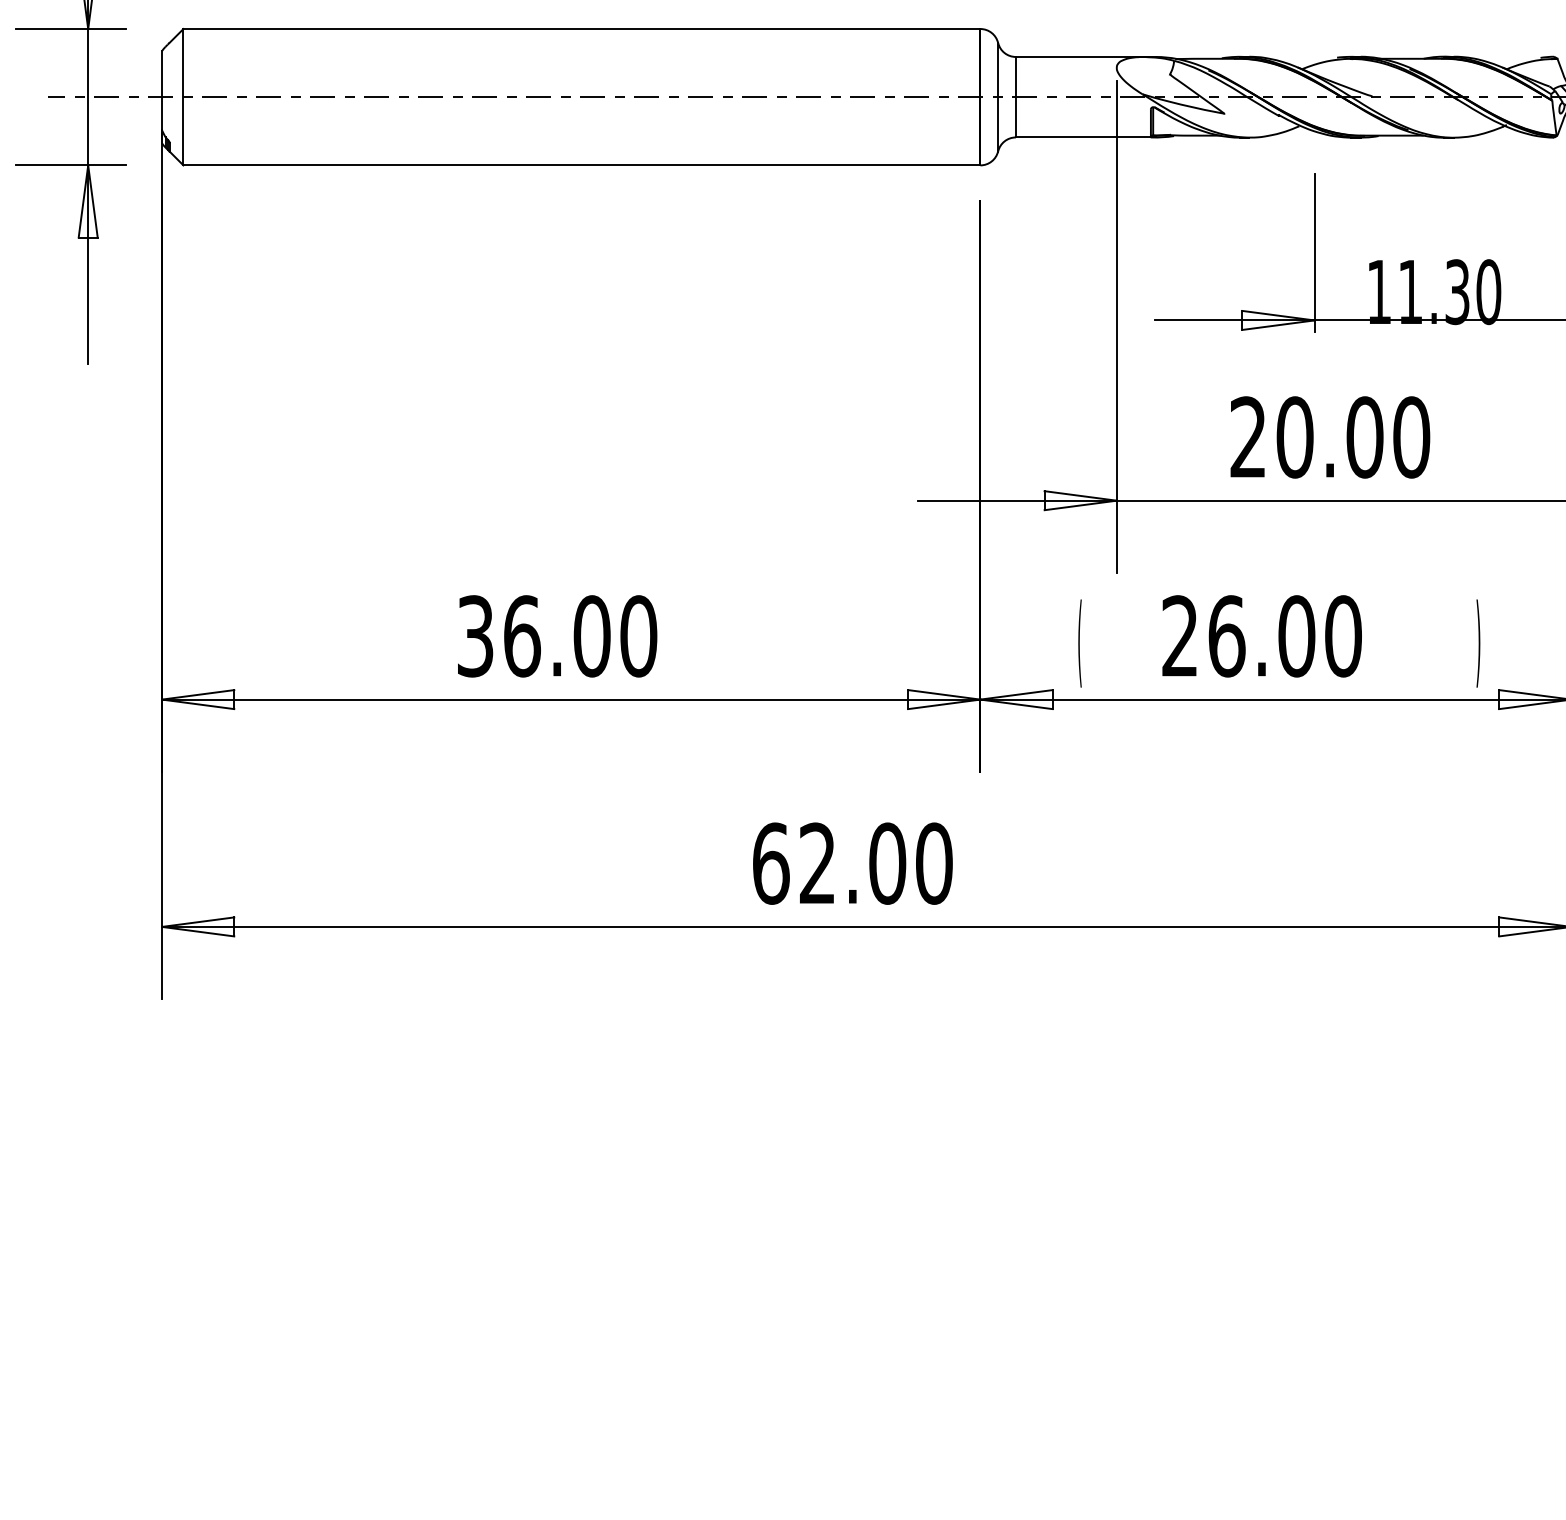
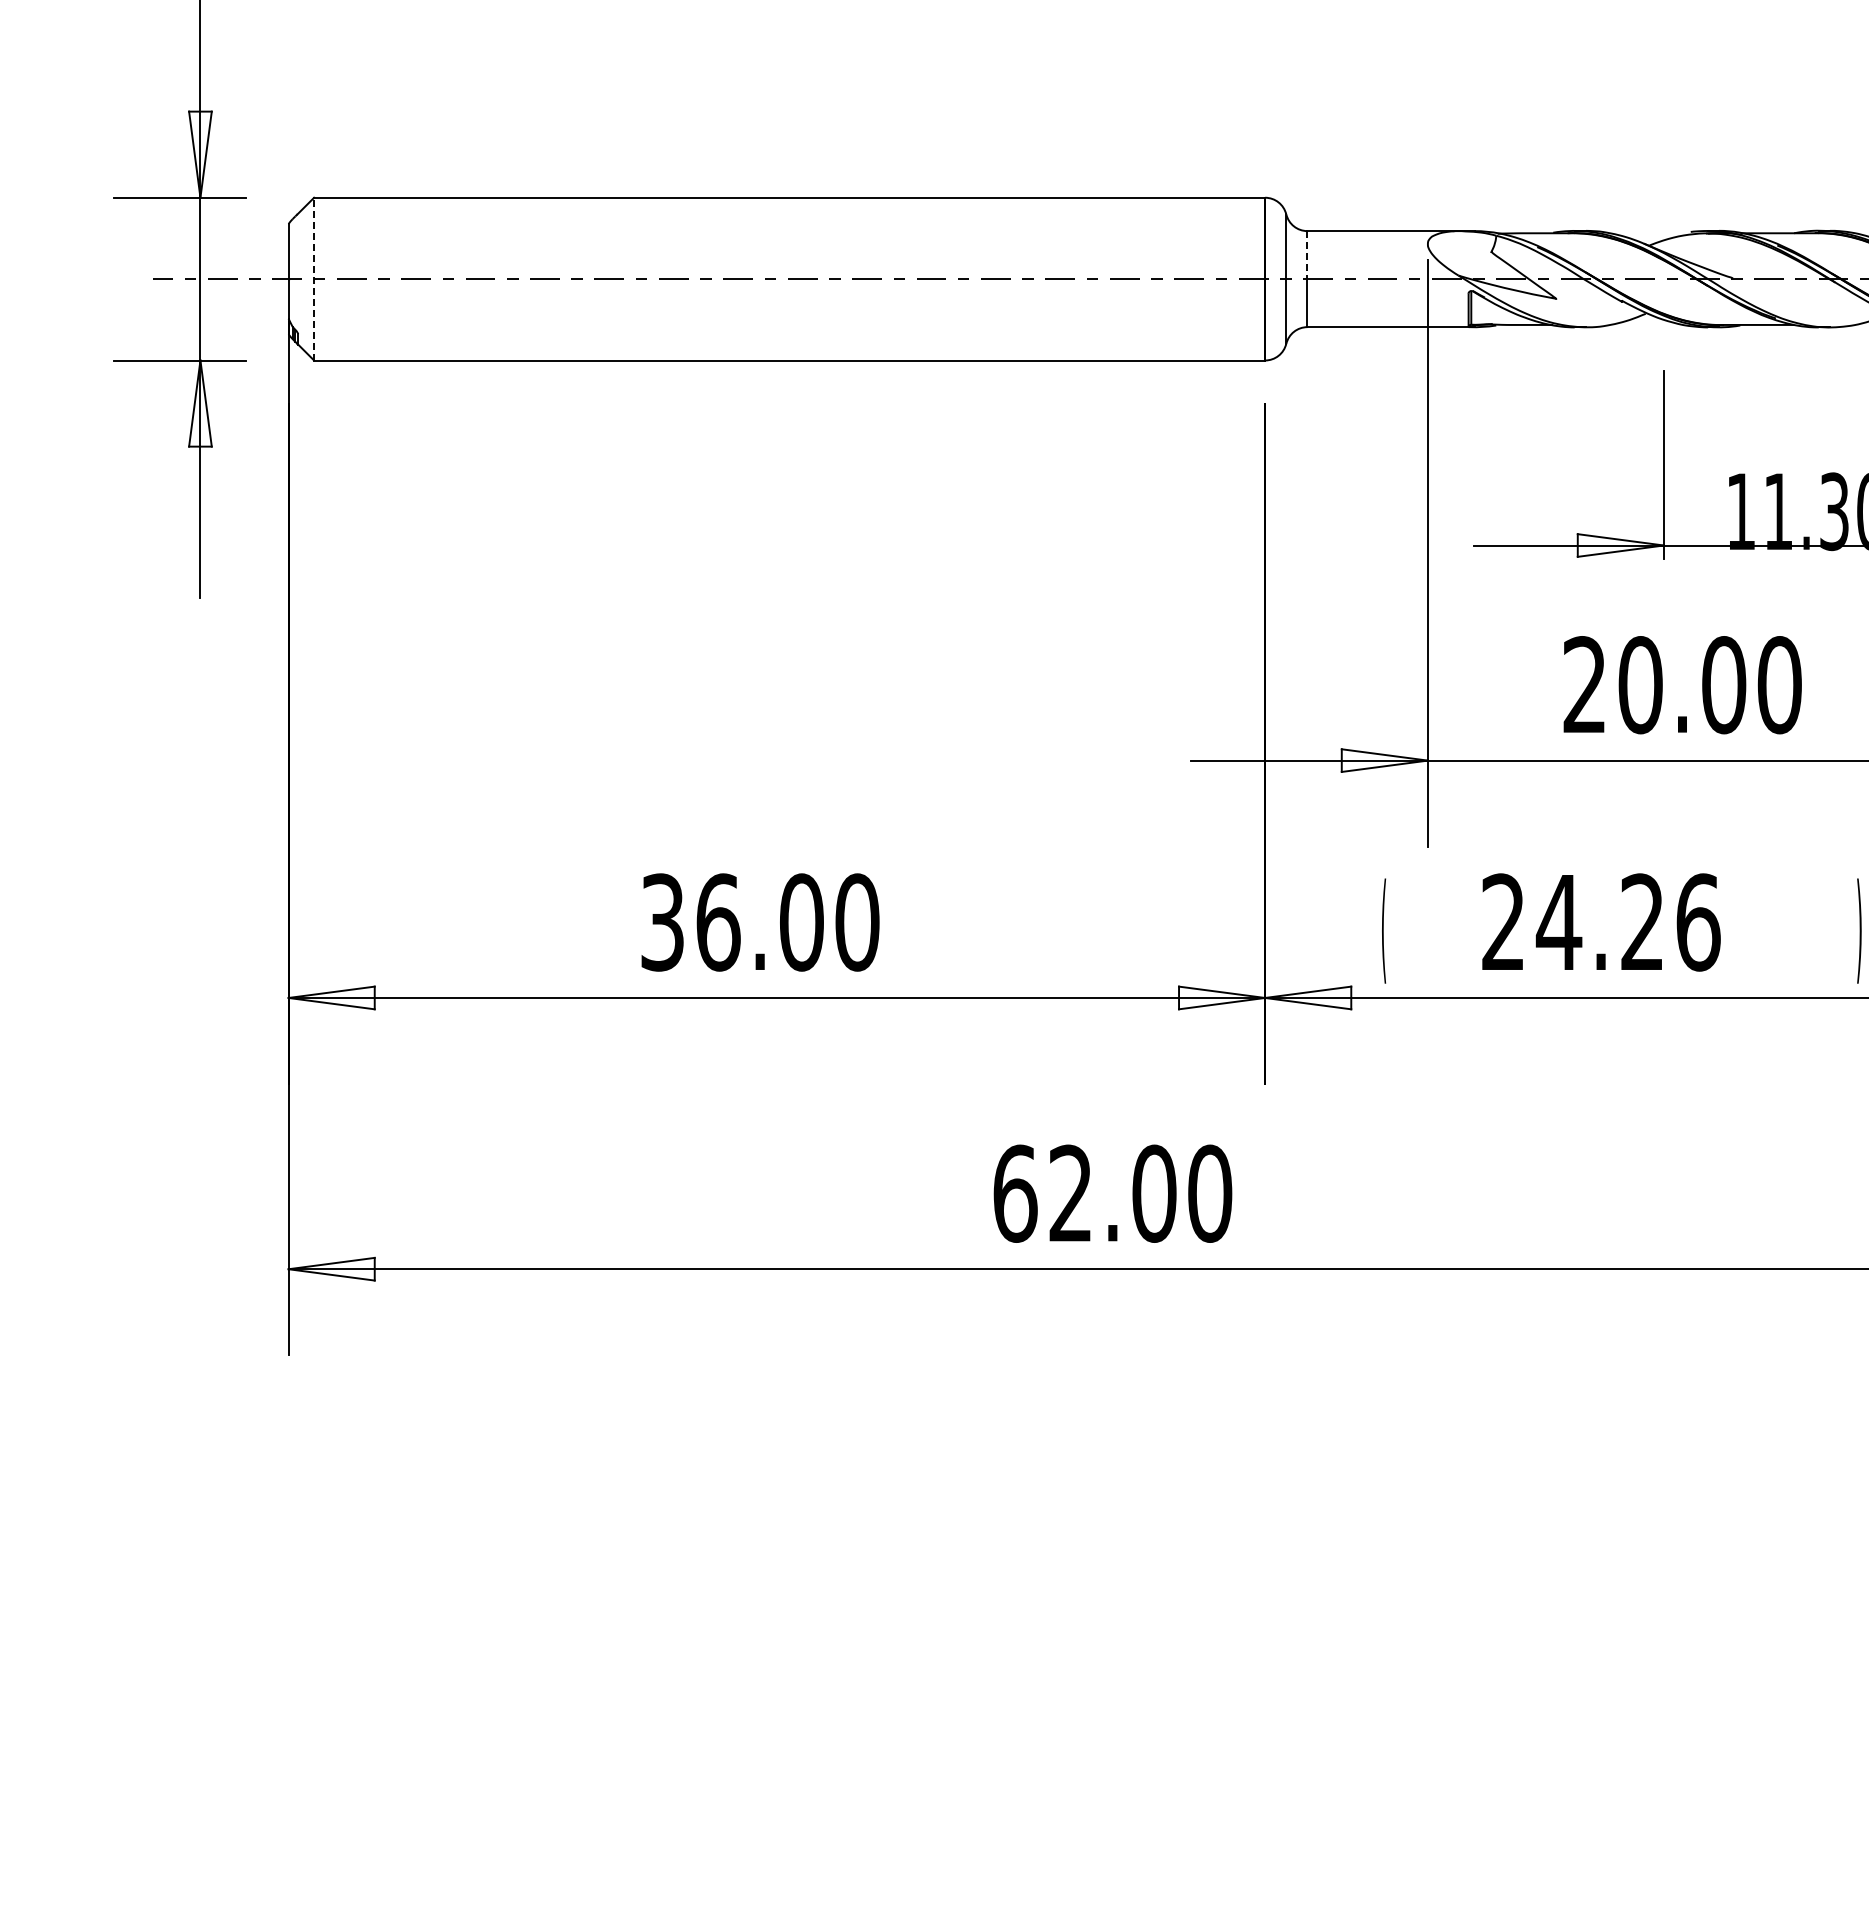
line: (1015, 77) -> (1307, 255), solid -> dashed
line: (183, 96) -> (314, 278), solid -> dashed
text: (1284, 636) -> (1627, 922), 26.00 -> 24.26

